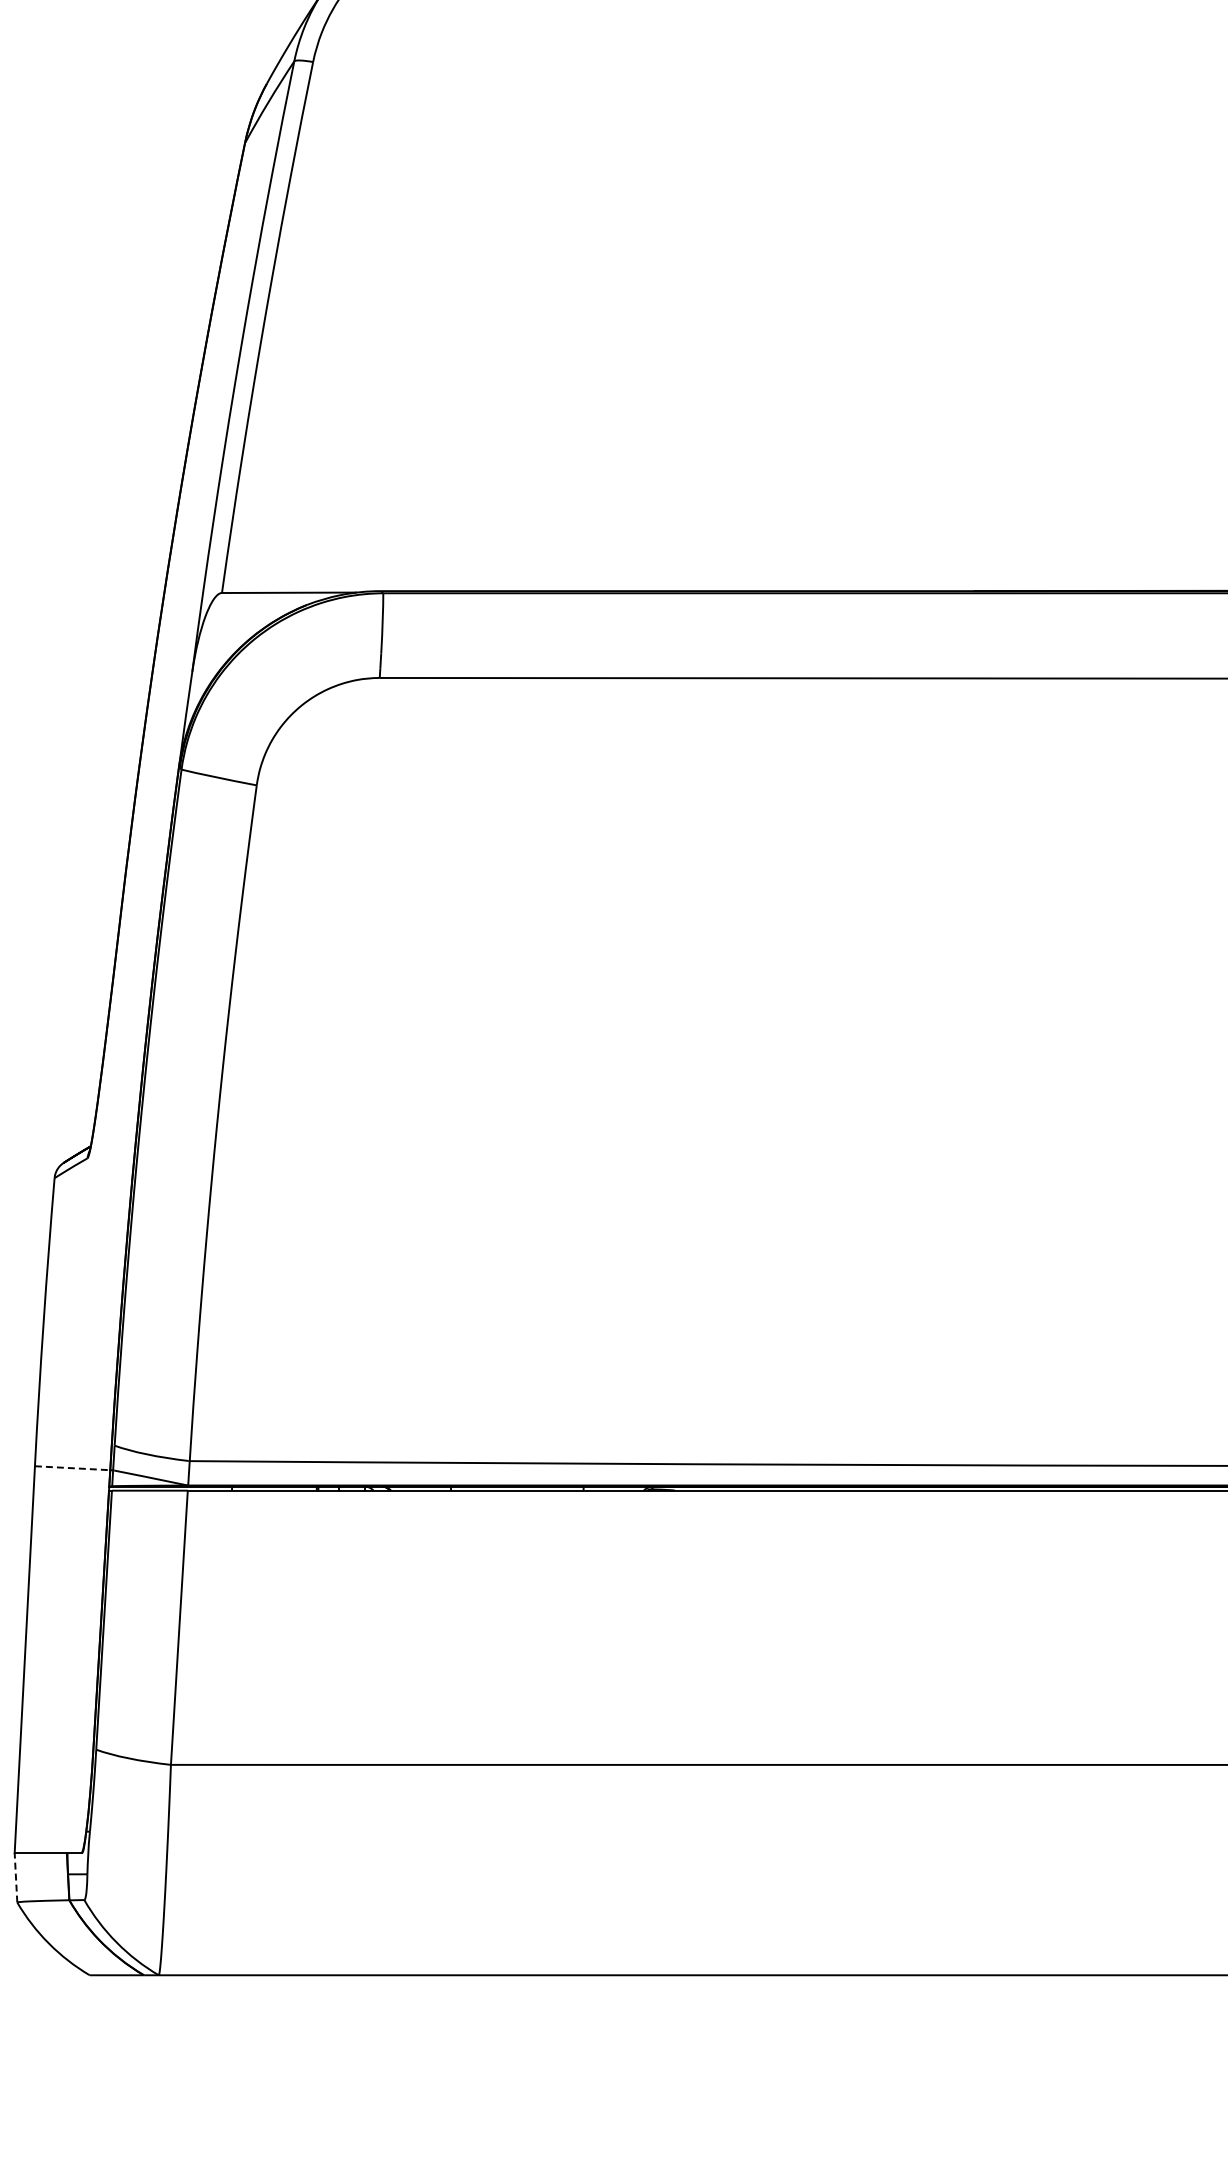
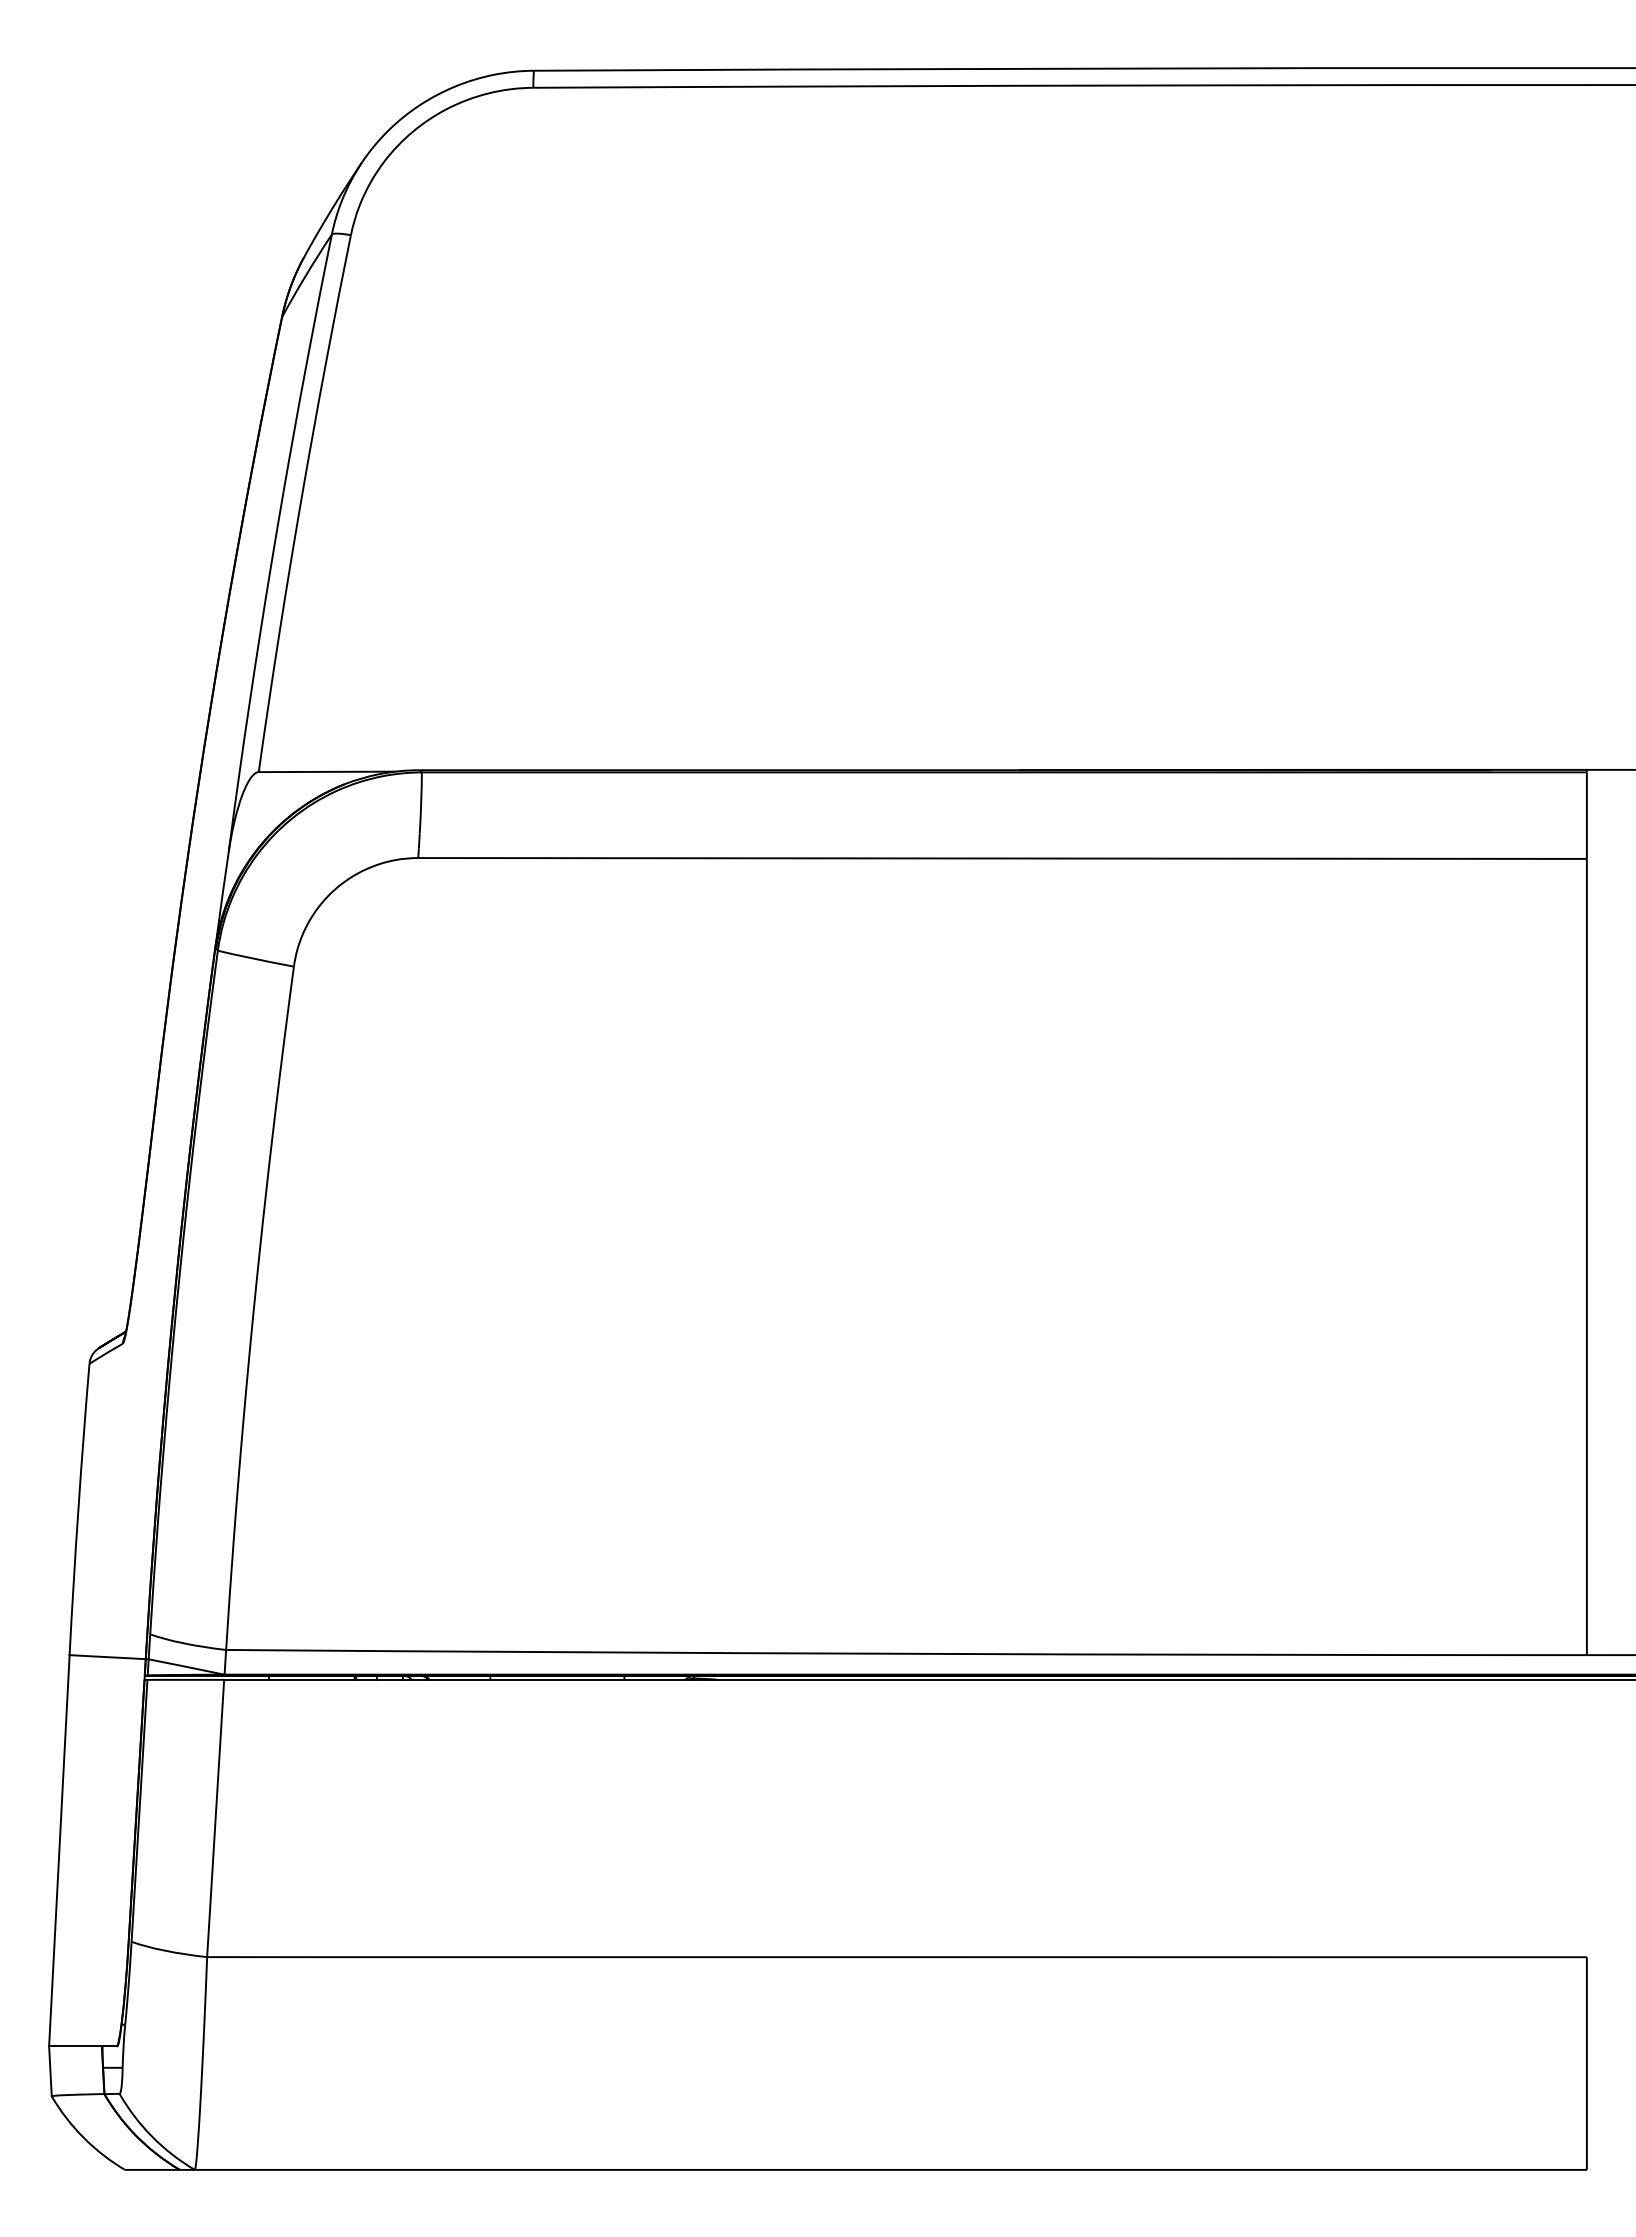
line: (73, 1468) -> (108, 1657), dashed -> solid
line: (16, 1876) -> (50, 2070), dashed -> solid

